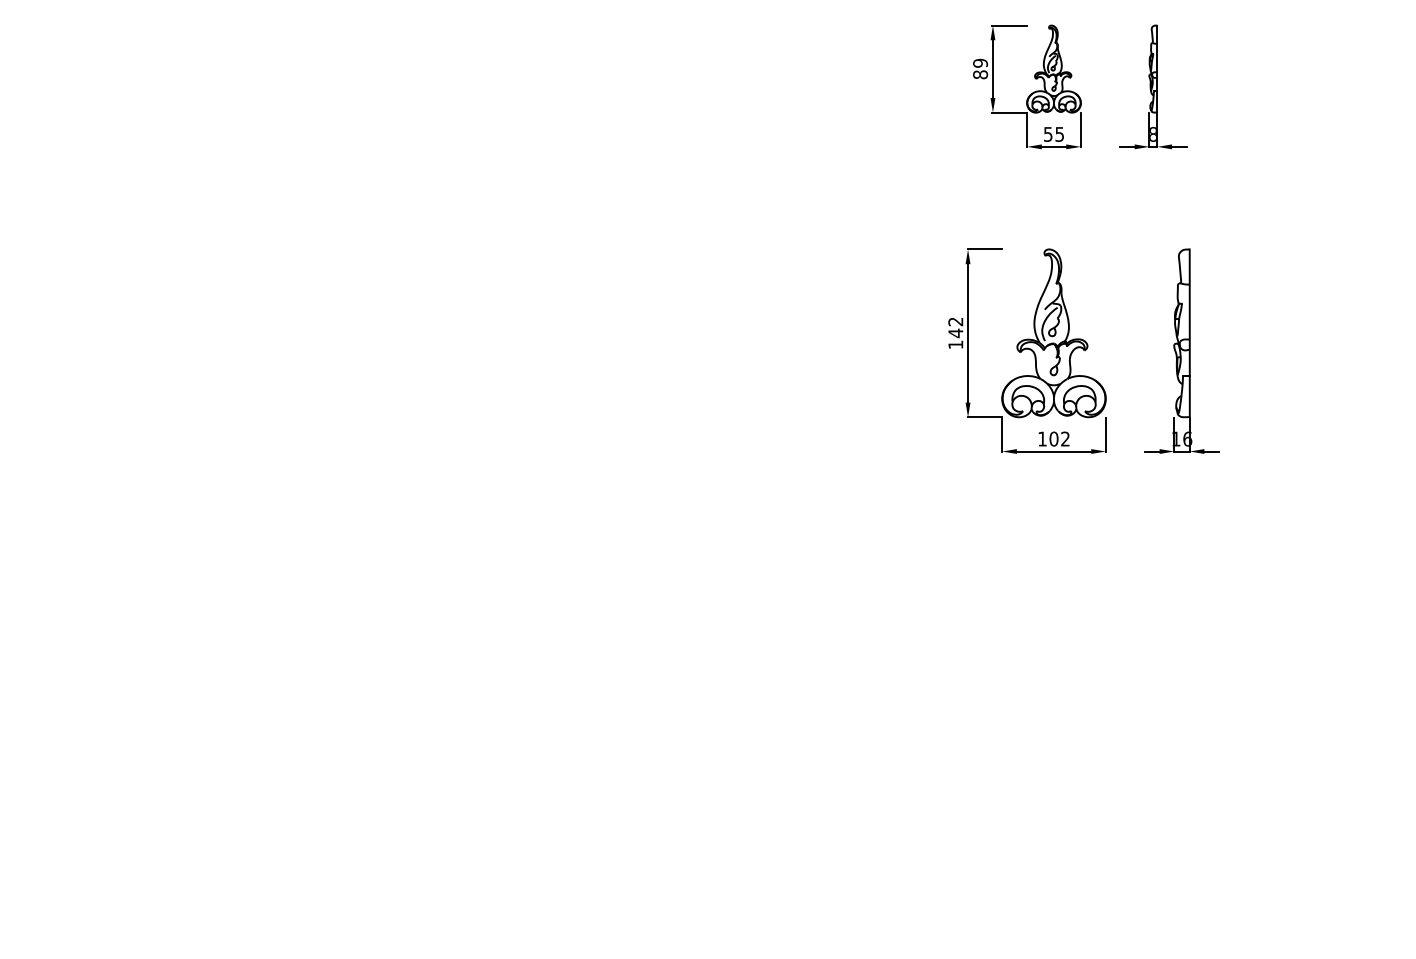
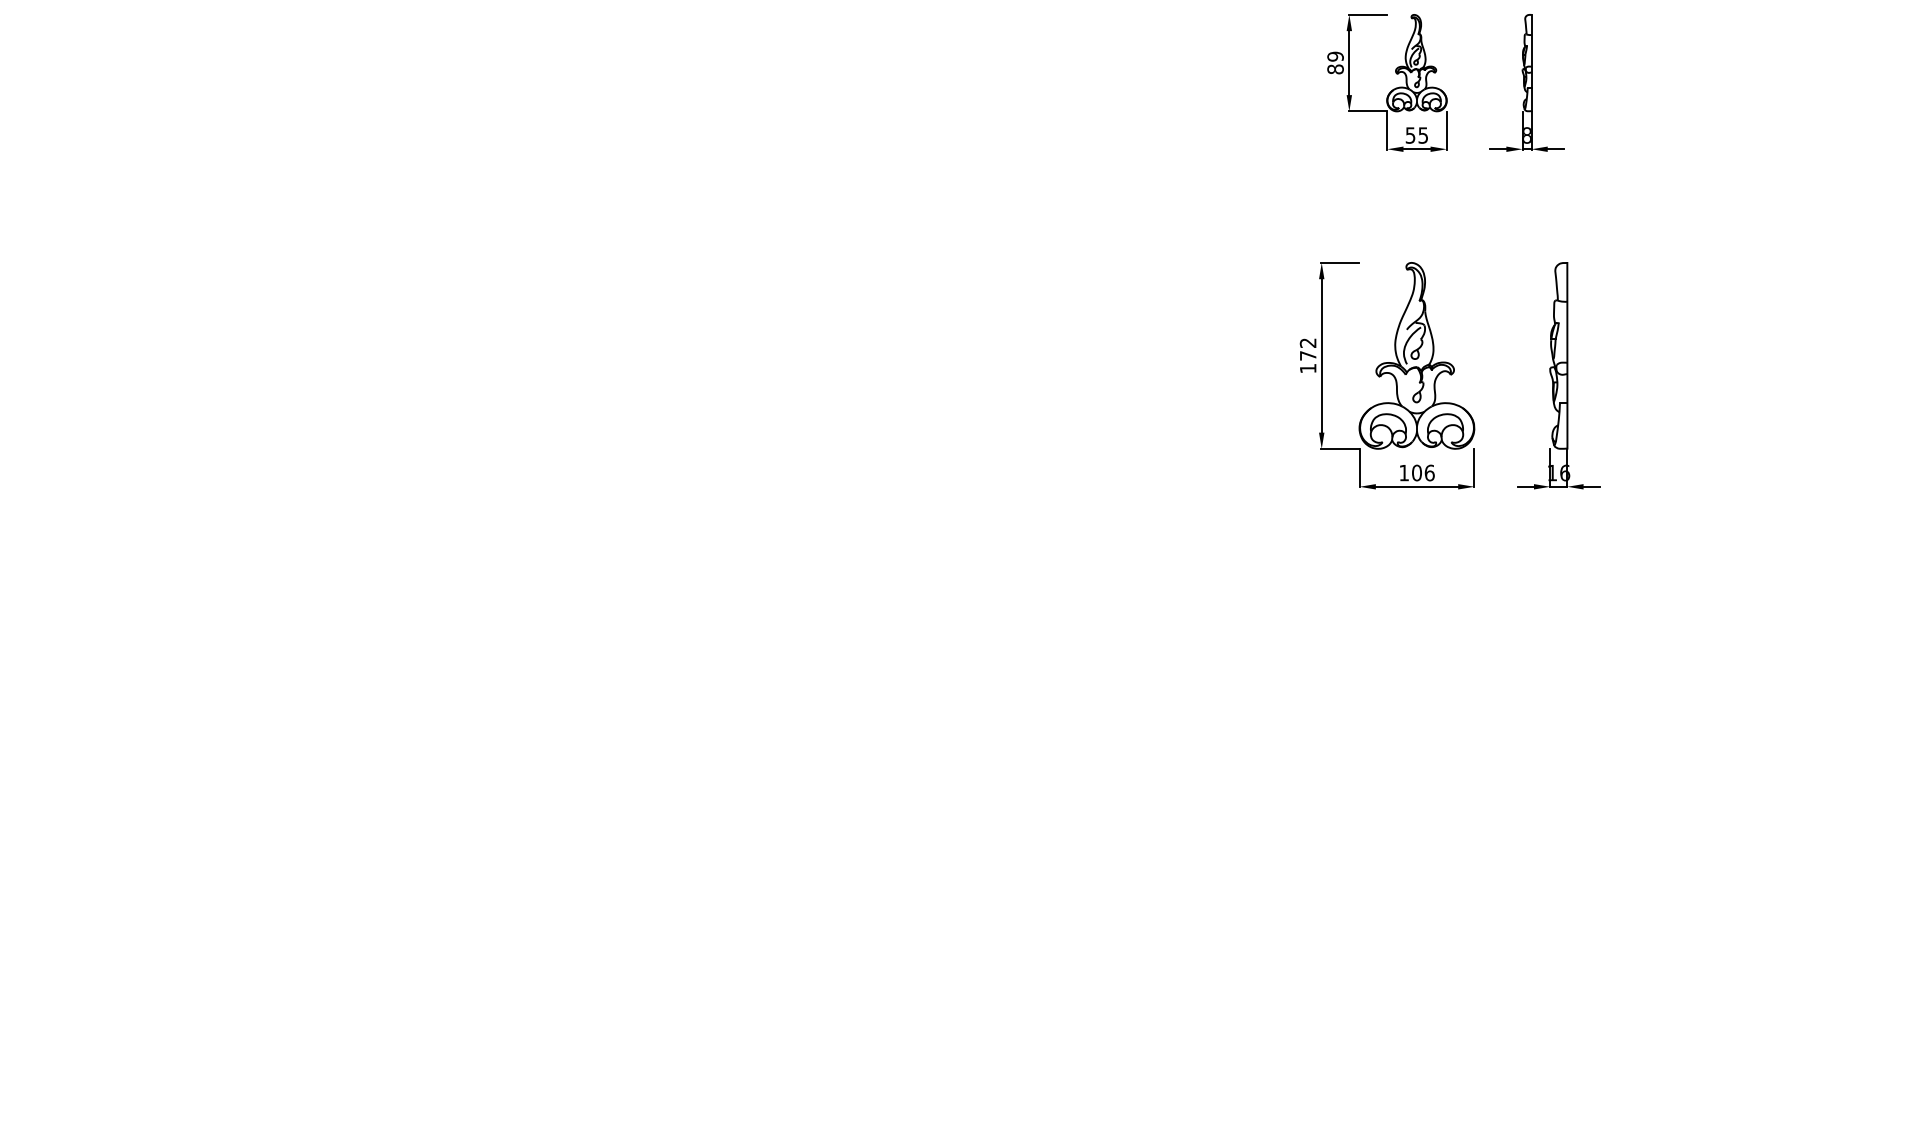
text: (956, 333) -> (1308, 355), 142 -> 172
text: (1065, 438) -> (1429, 472), 102 -> 106

